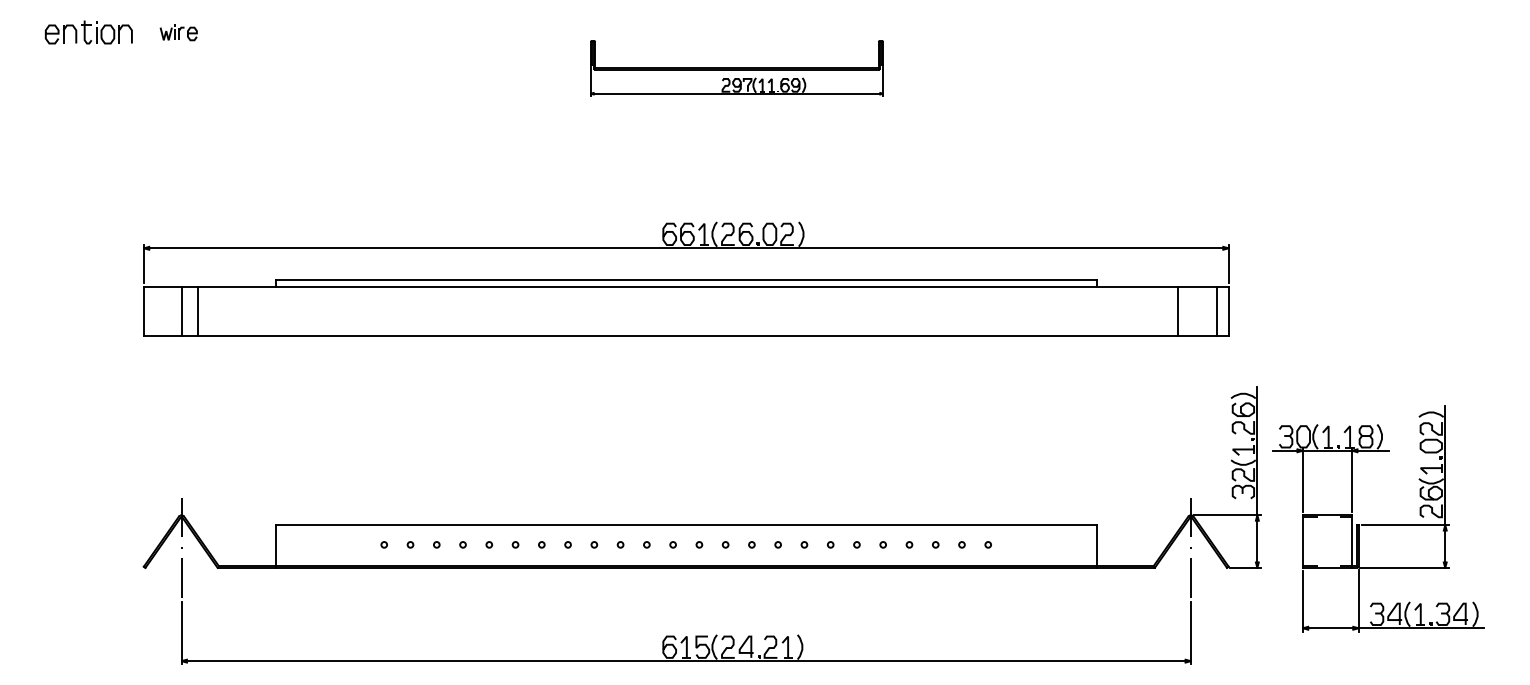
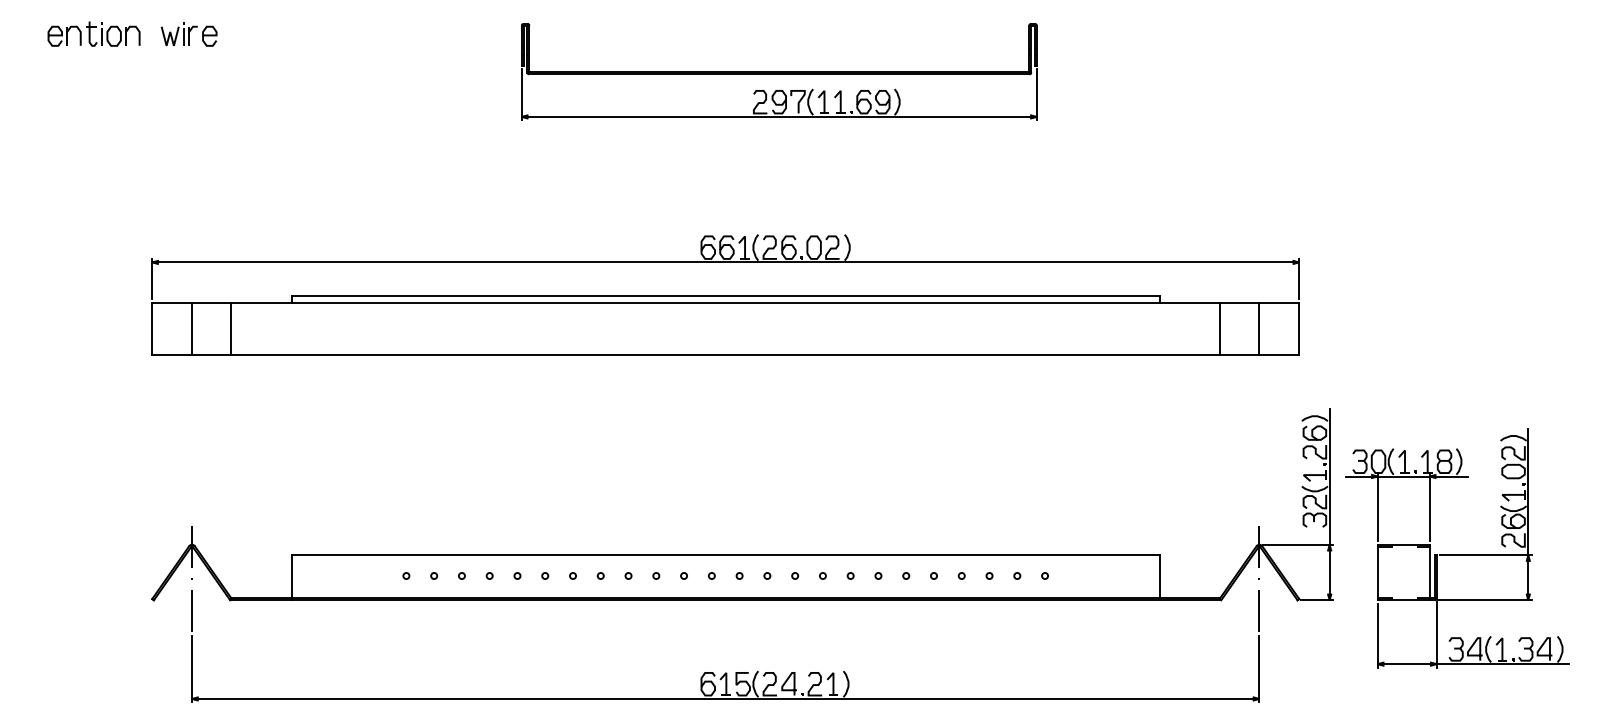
part: (178, 32) -> (188, 34), size x1.43
part: (737, 67) -> (779, 71), size x1.67
line: (198, 310) -> (231, 328), moved
line: (1177, 310) -> (1220, 328), moved
line: (1216, 310) -> (1259, 328), moved

